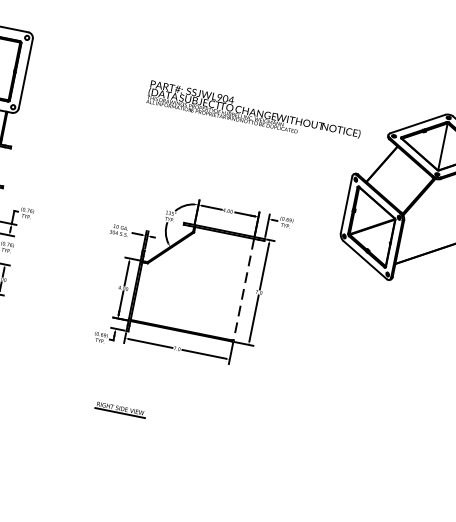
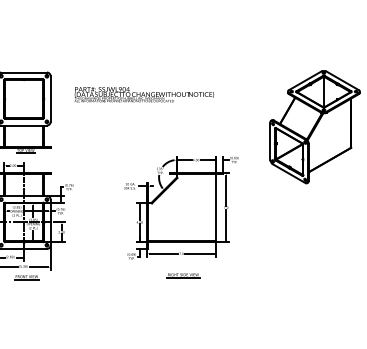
text: (253, 112) -> (143, 94), moved
line: (244, 289) -> (216, 207), dashed -> solid
part: (120, 409) -> (183, 275), moved

